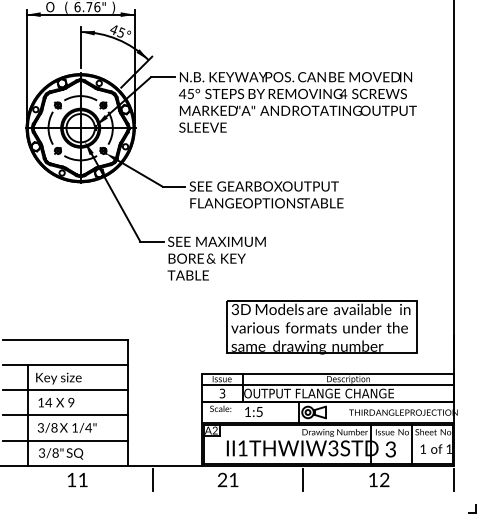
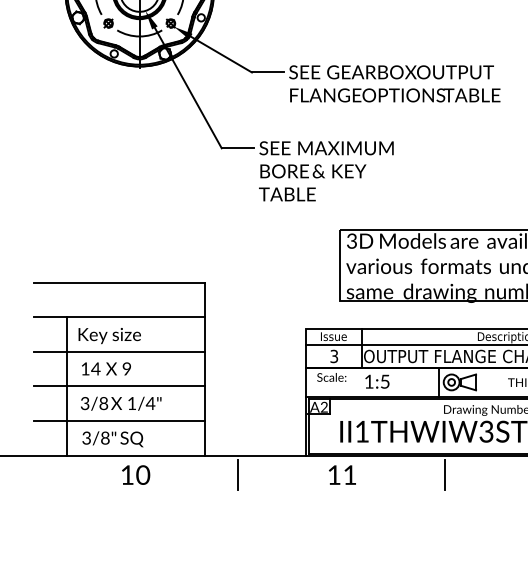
text: (83, 479) -> (143, 474), 11 -> 10
text: (222, 479) -> (334, 474), 21 -> 11

